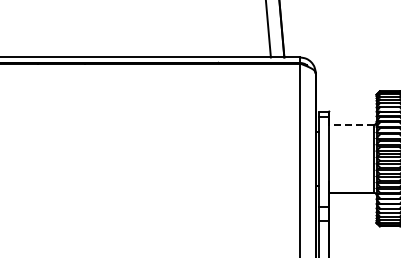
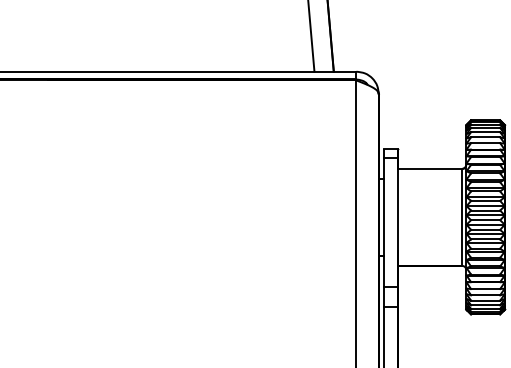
line: (351, 125) -> (430, 169), dashed -> solid

